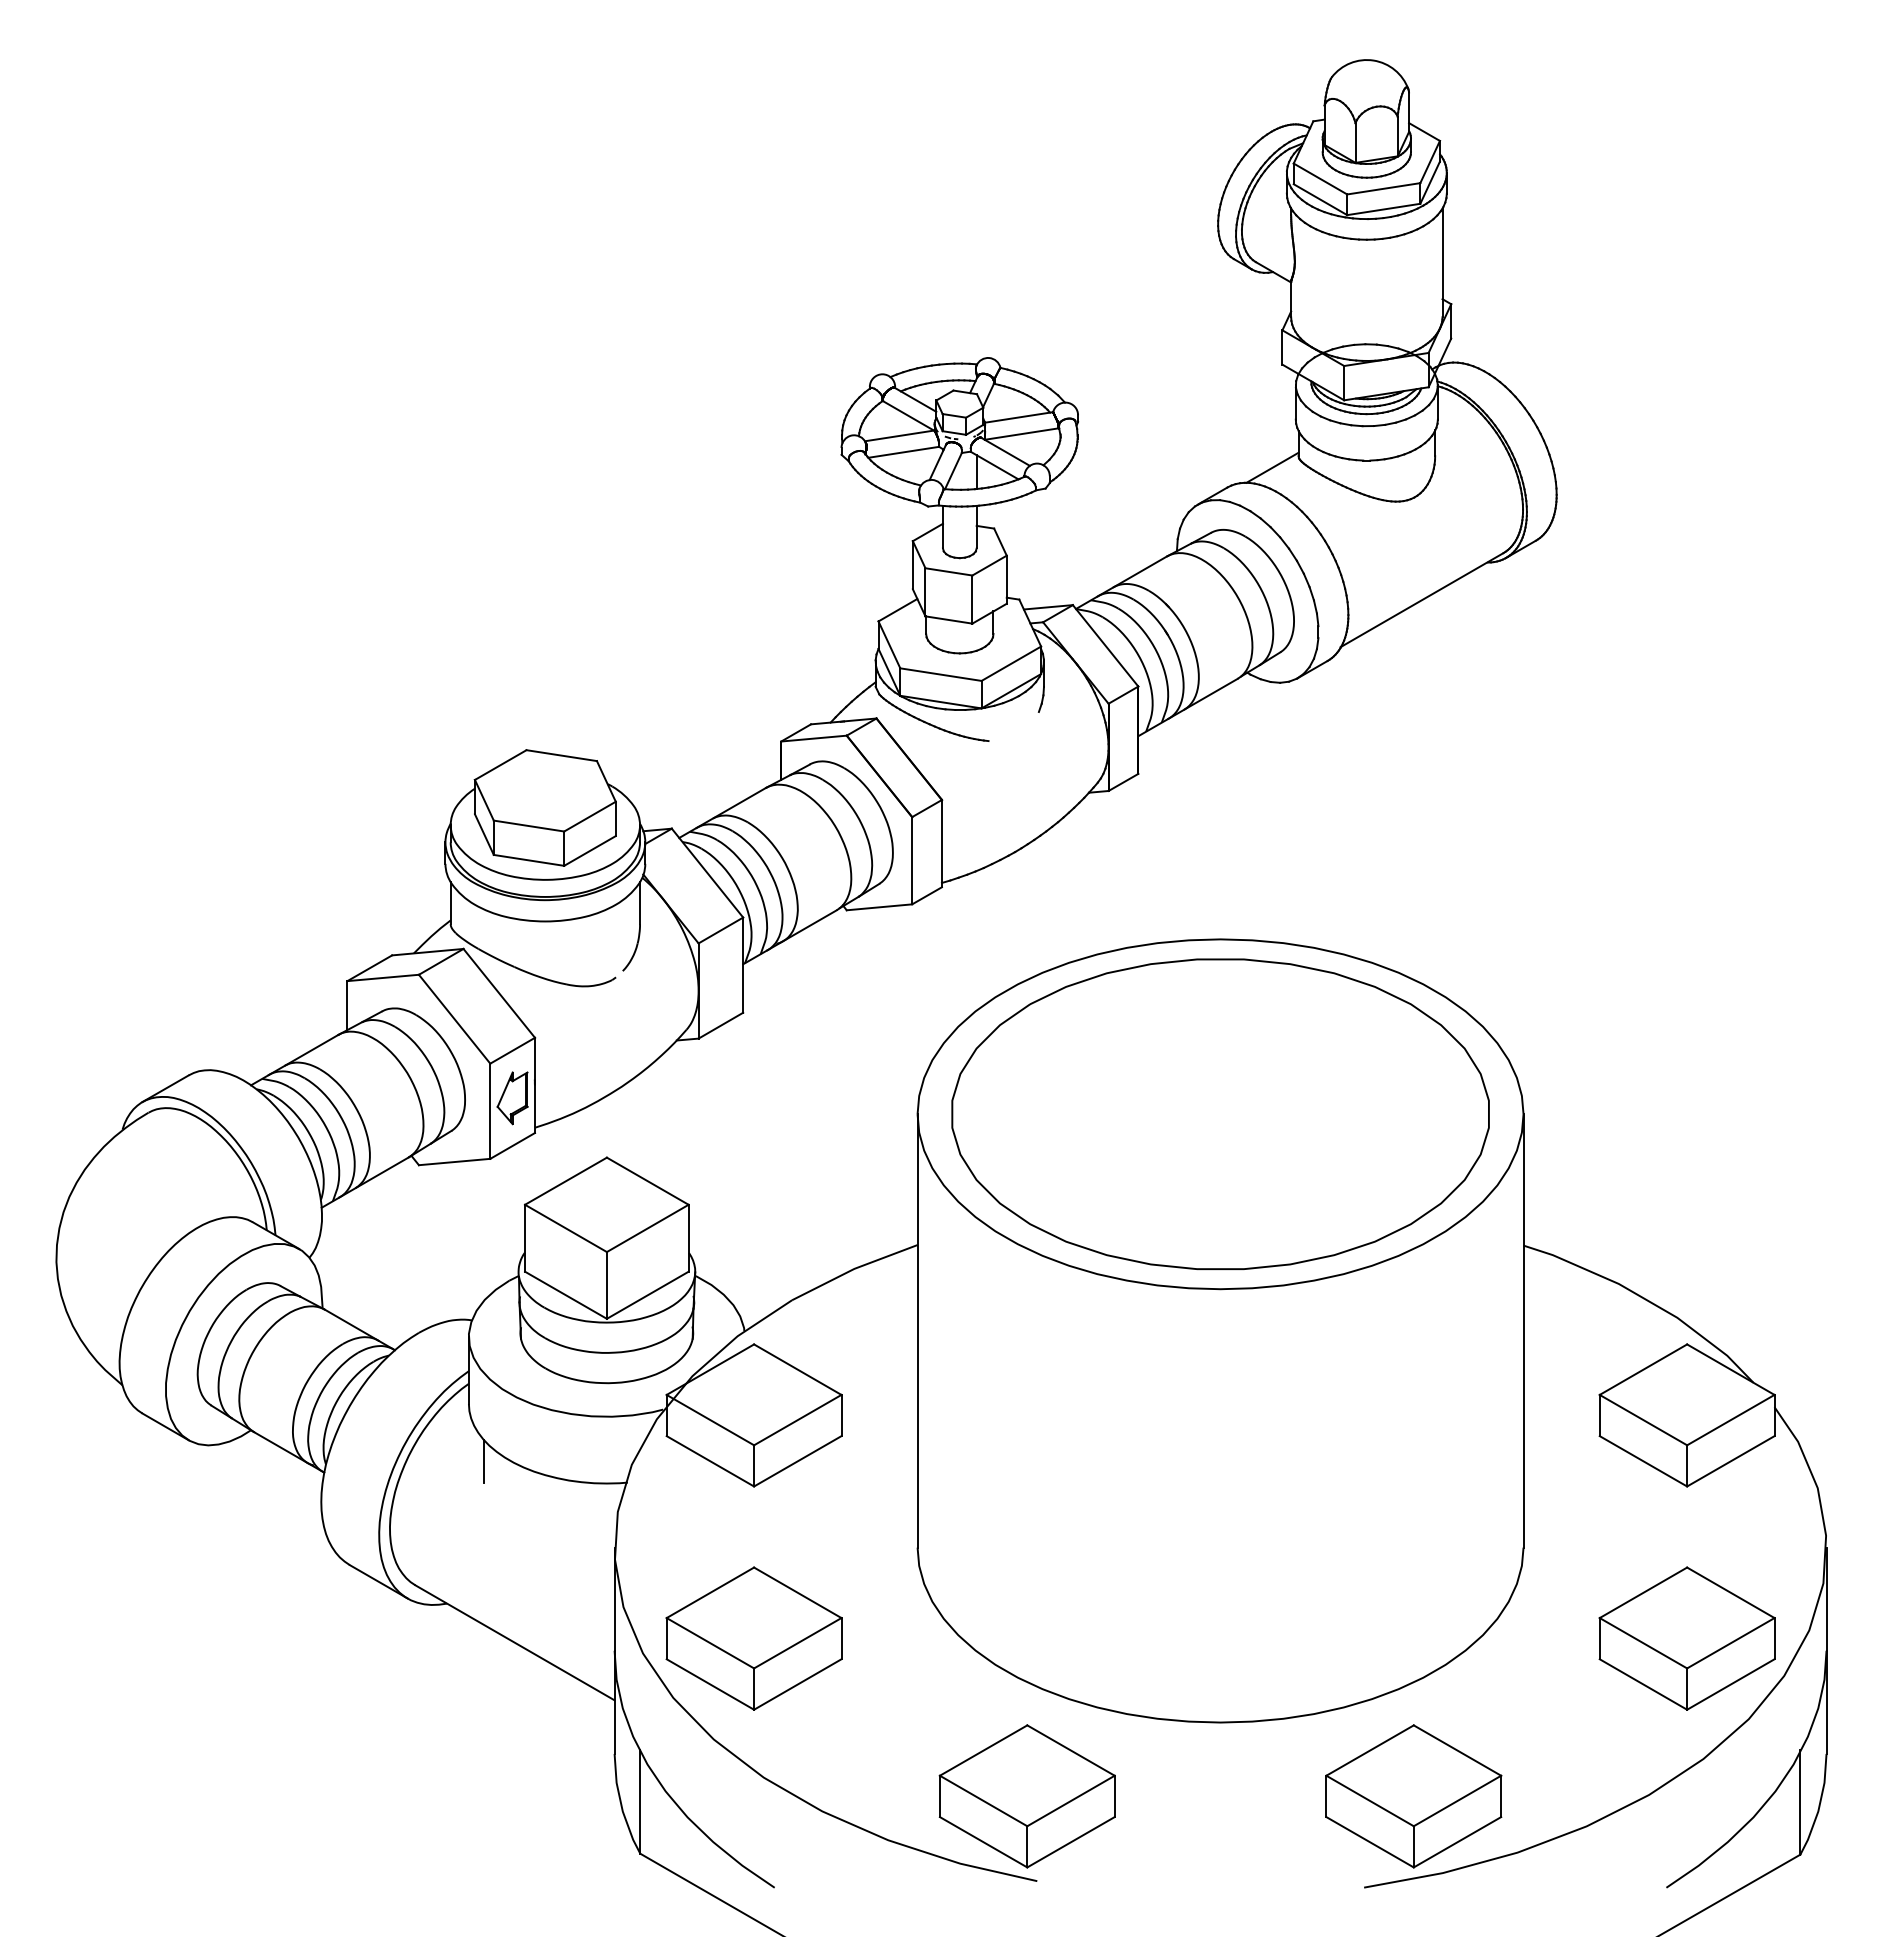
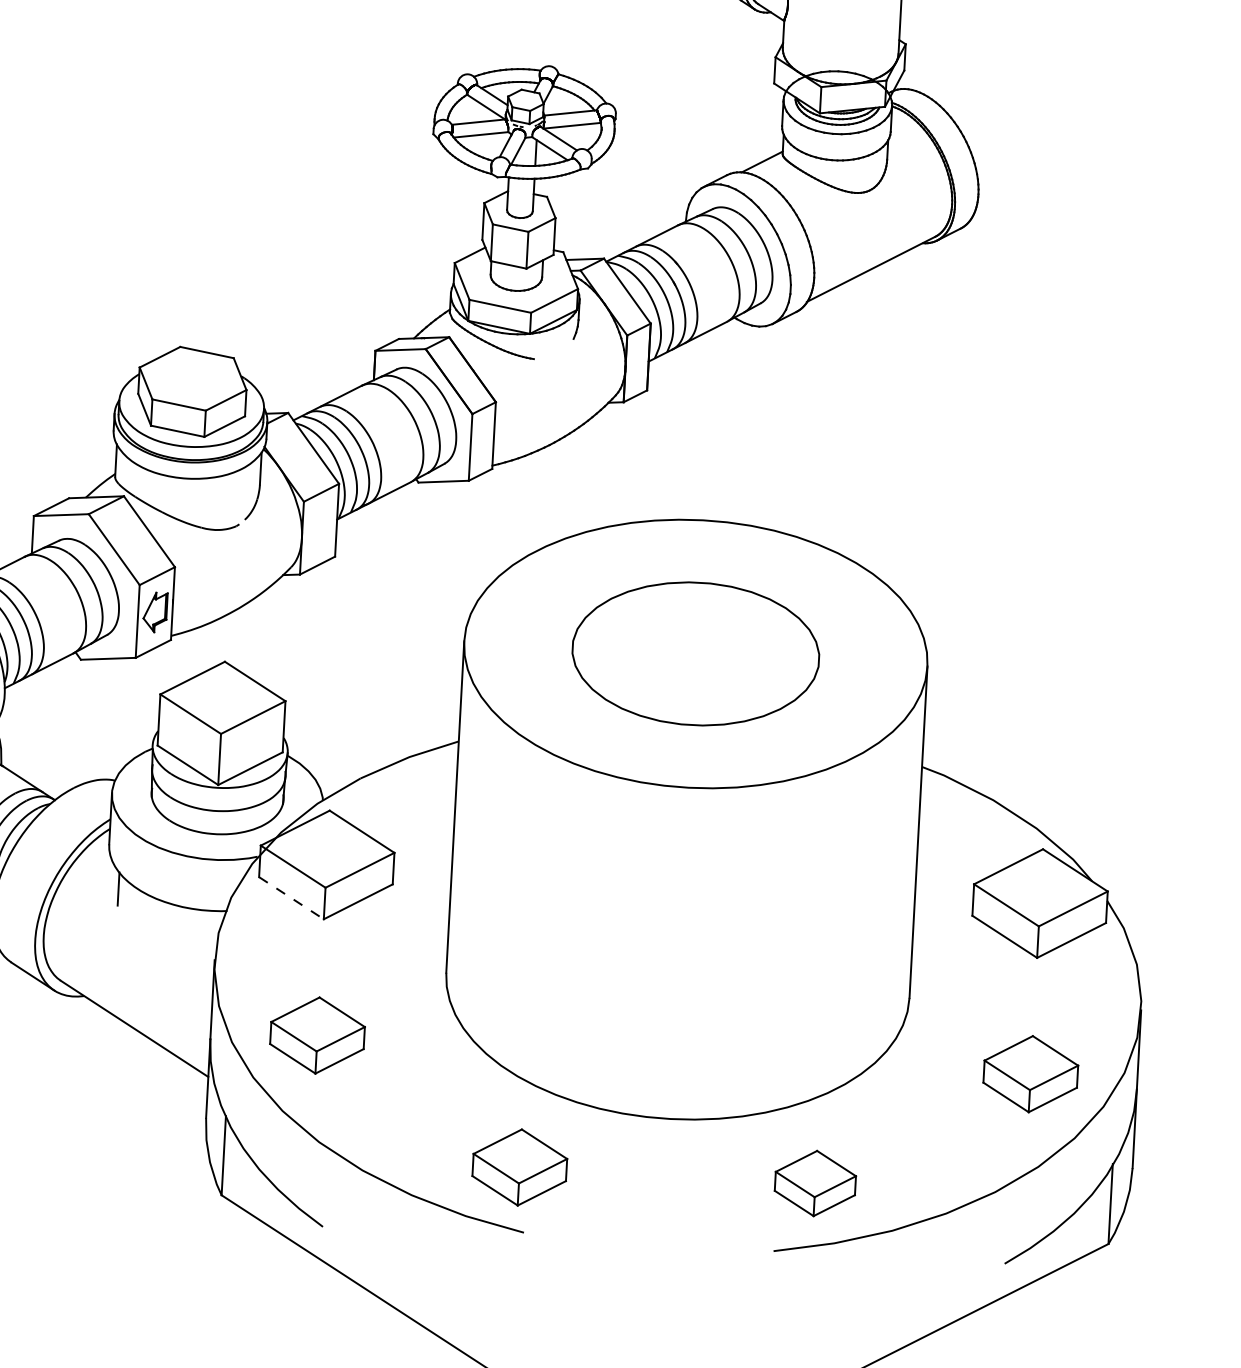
part: (1220, 1113) -> (695, 653), size x0.6
line: (710, 1461) -> (291, 898), solid -> dashed
part: (753, 1638) -> (317, 1035), size x0.7
part: (1686, 1638) -> (1030, 1074), size x0.7
part: (1026, 1796) -> (519, 1167), size x0.7
part: (1413, 1796) -> (815, 1183), size x0.6

